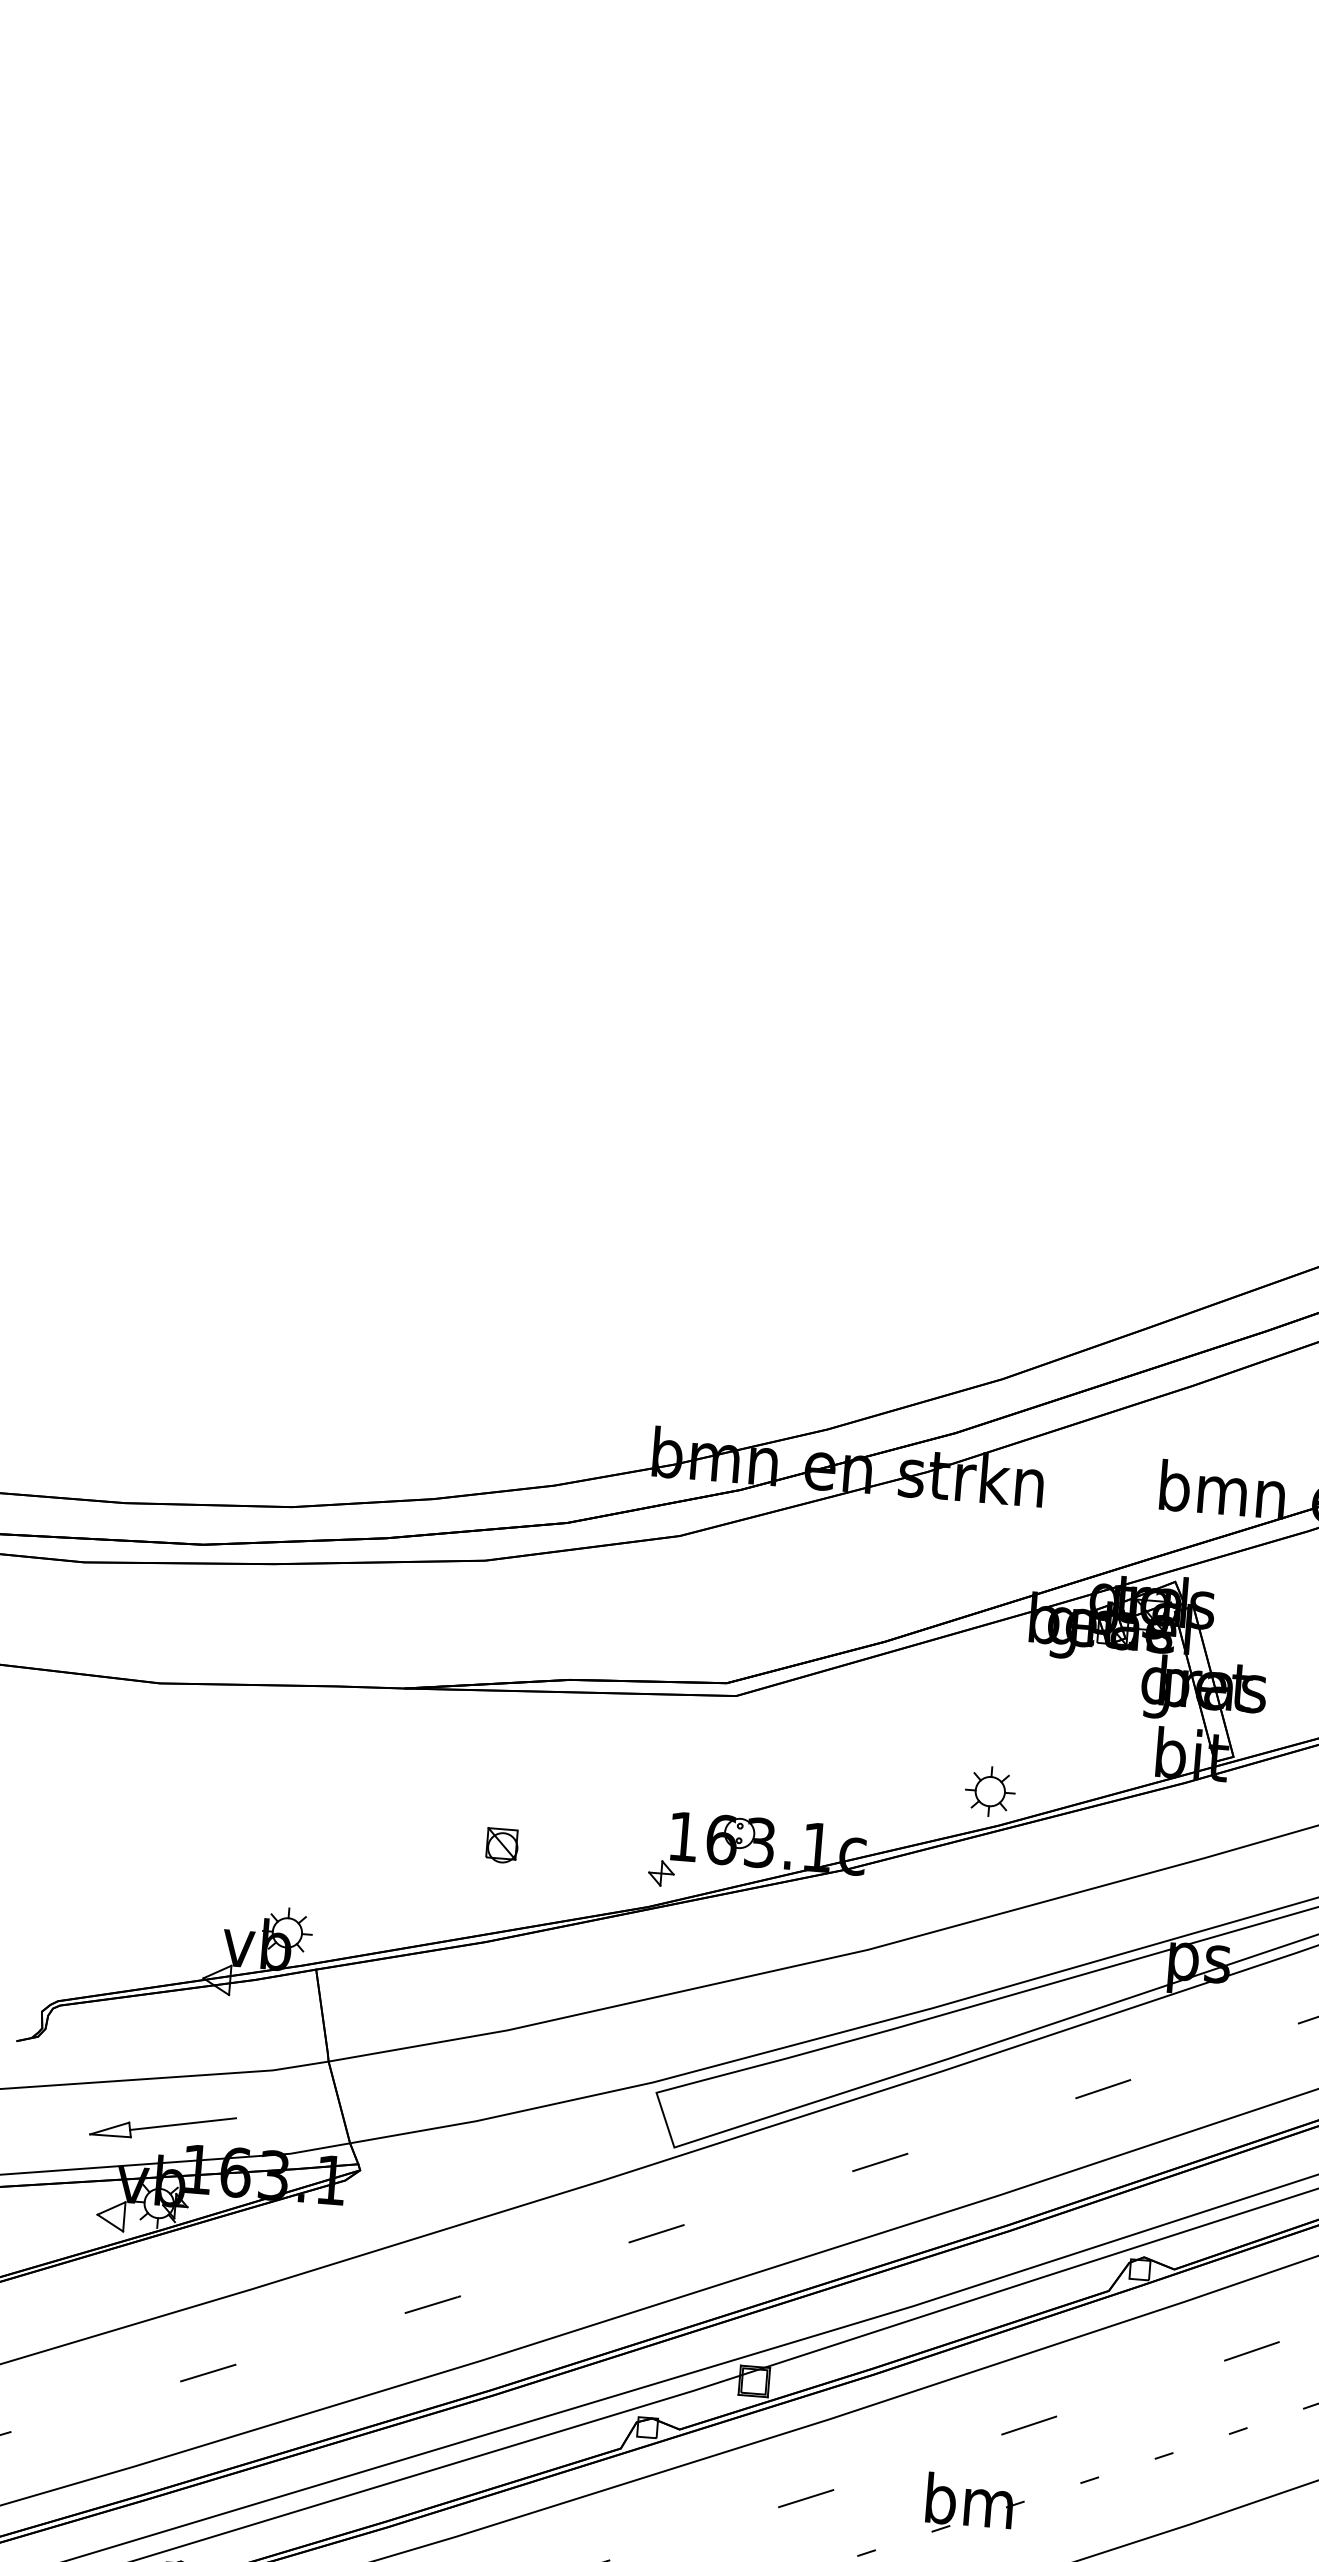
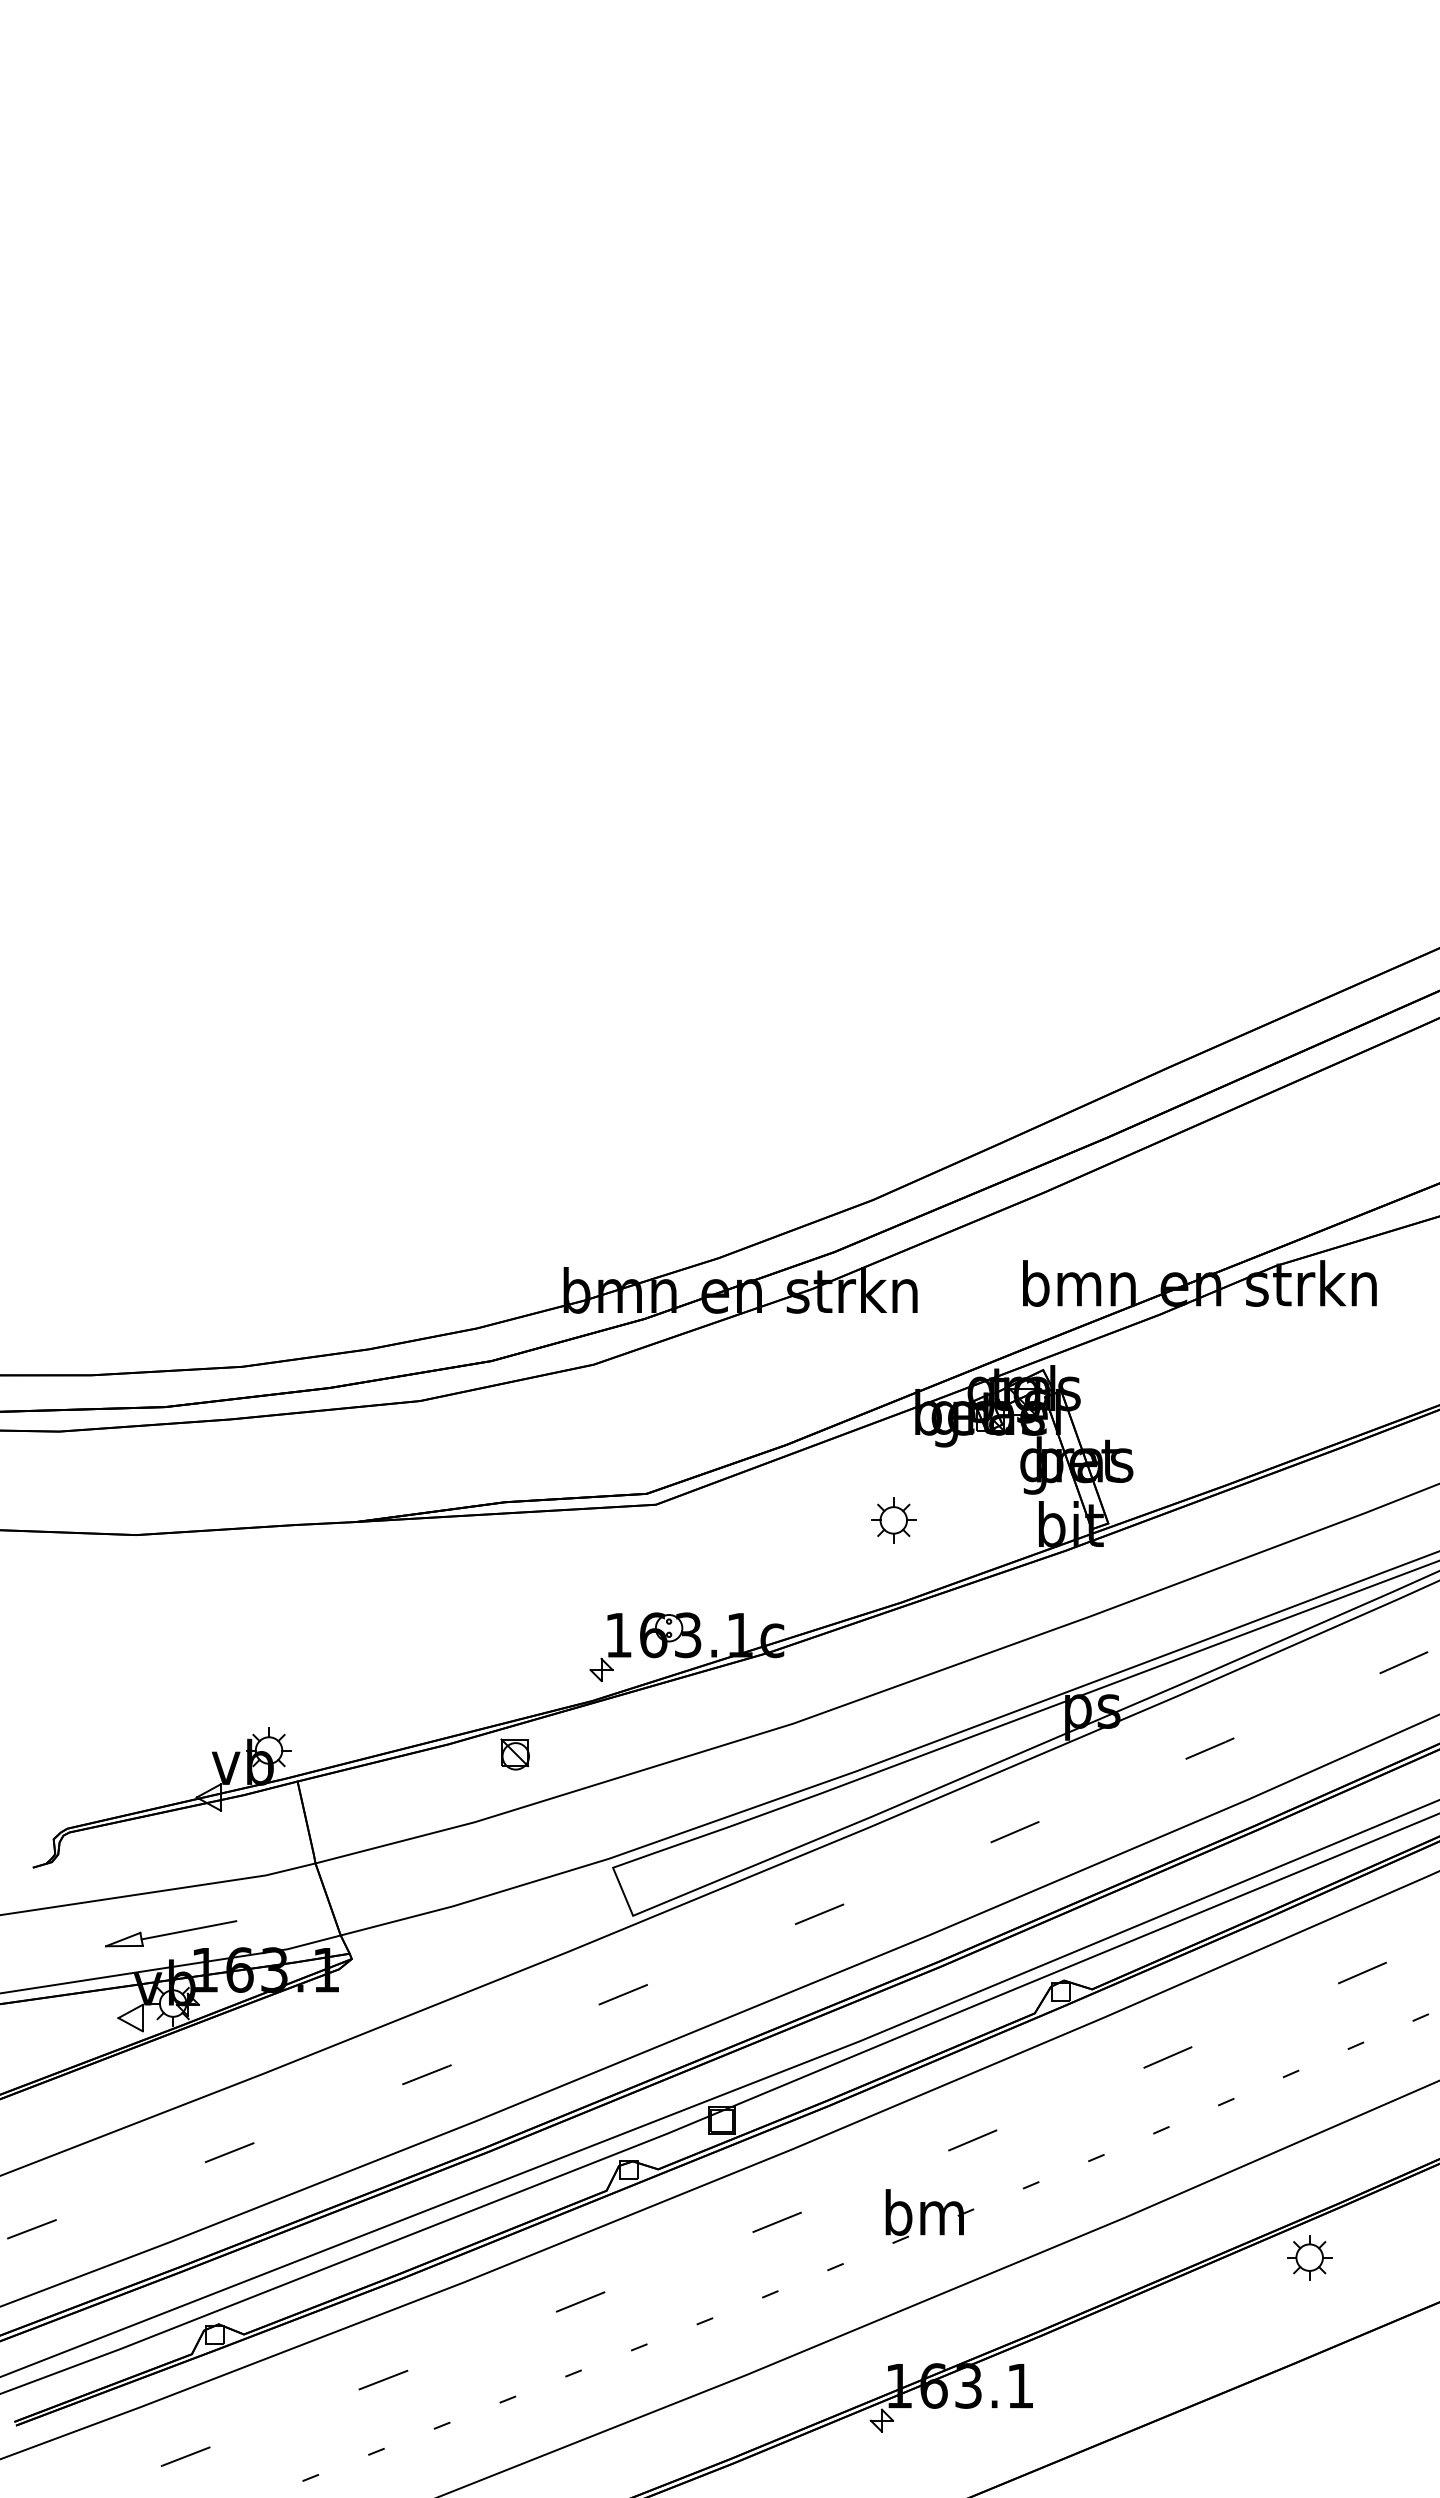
part: (989, 1791) -> (893, 1520), moved
part: (501, 1845) -> (514, 1754), moved

